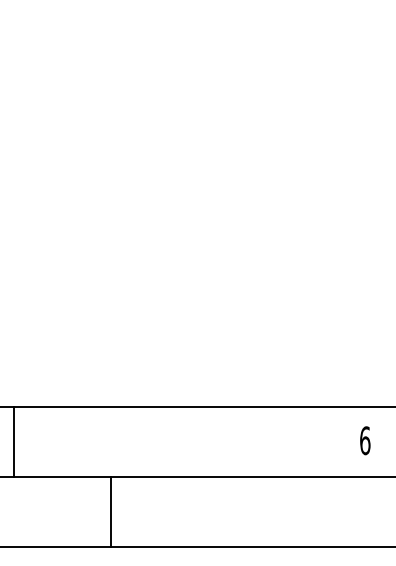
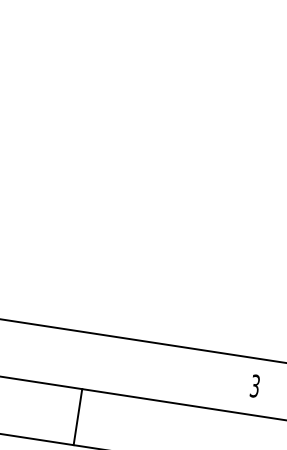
text: (365, 440) -> (255, 385), 6 -> 3
line: (111, 511) -> (78, 416), moved

